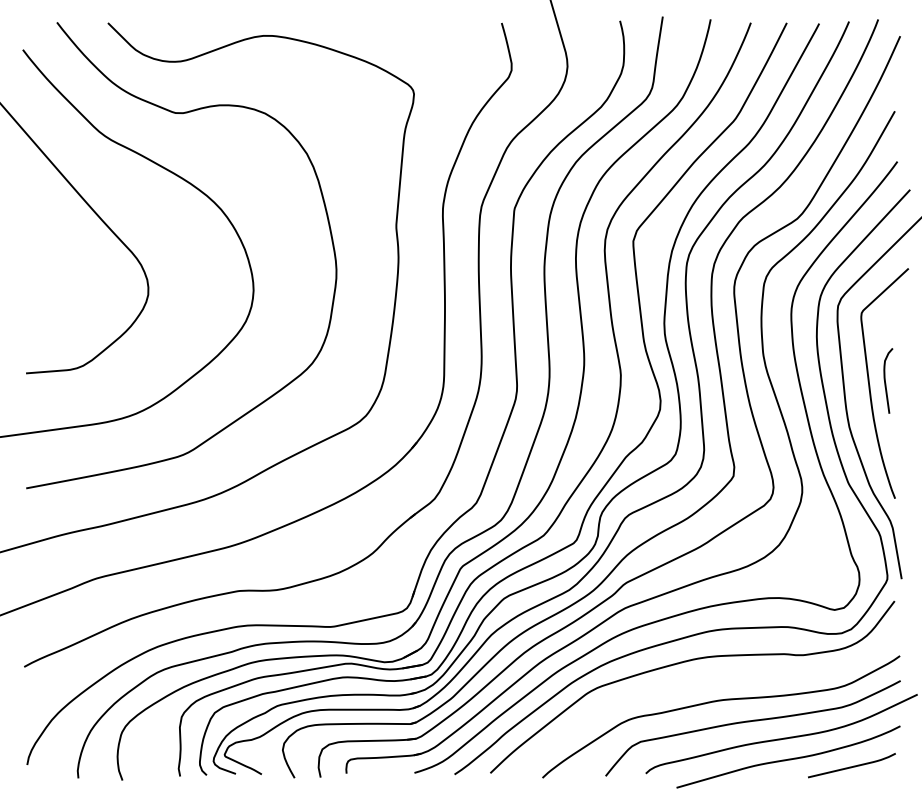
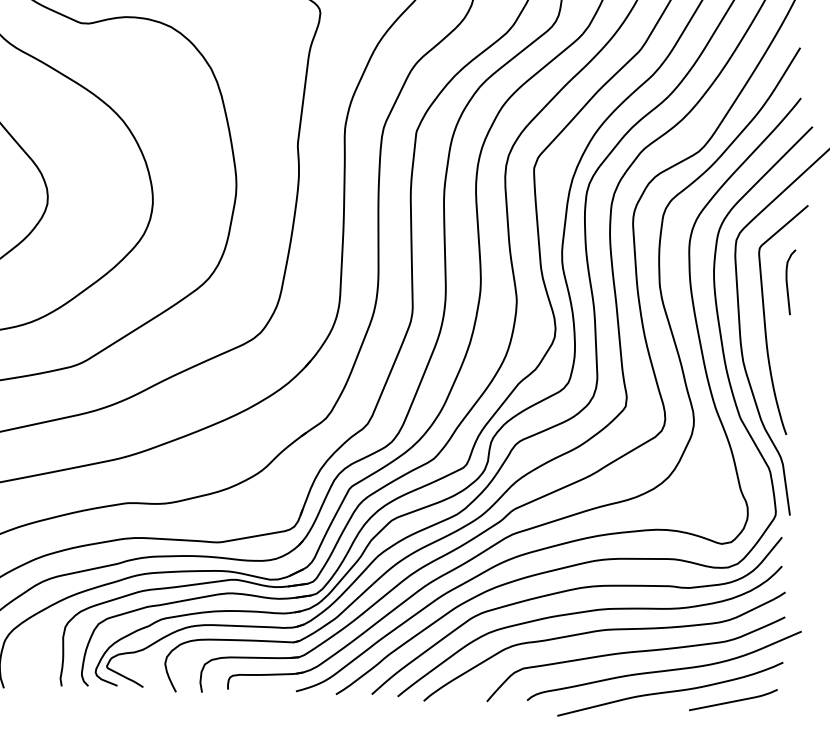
curve: (885, 380) -> (787, 281), moved
curve: (703, 683) -> (588, 612), added

